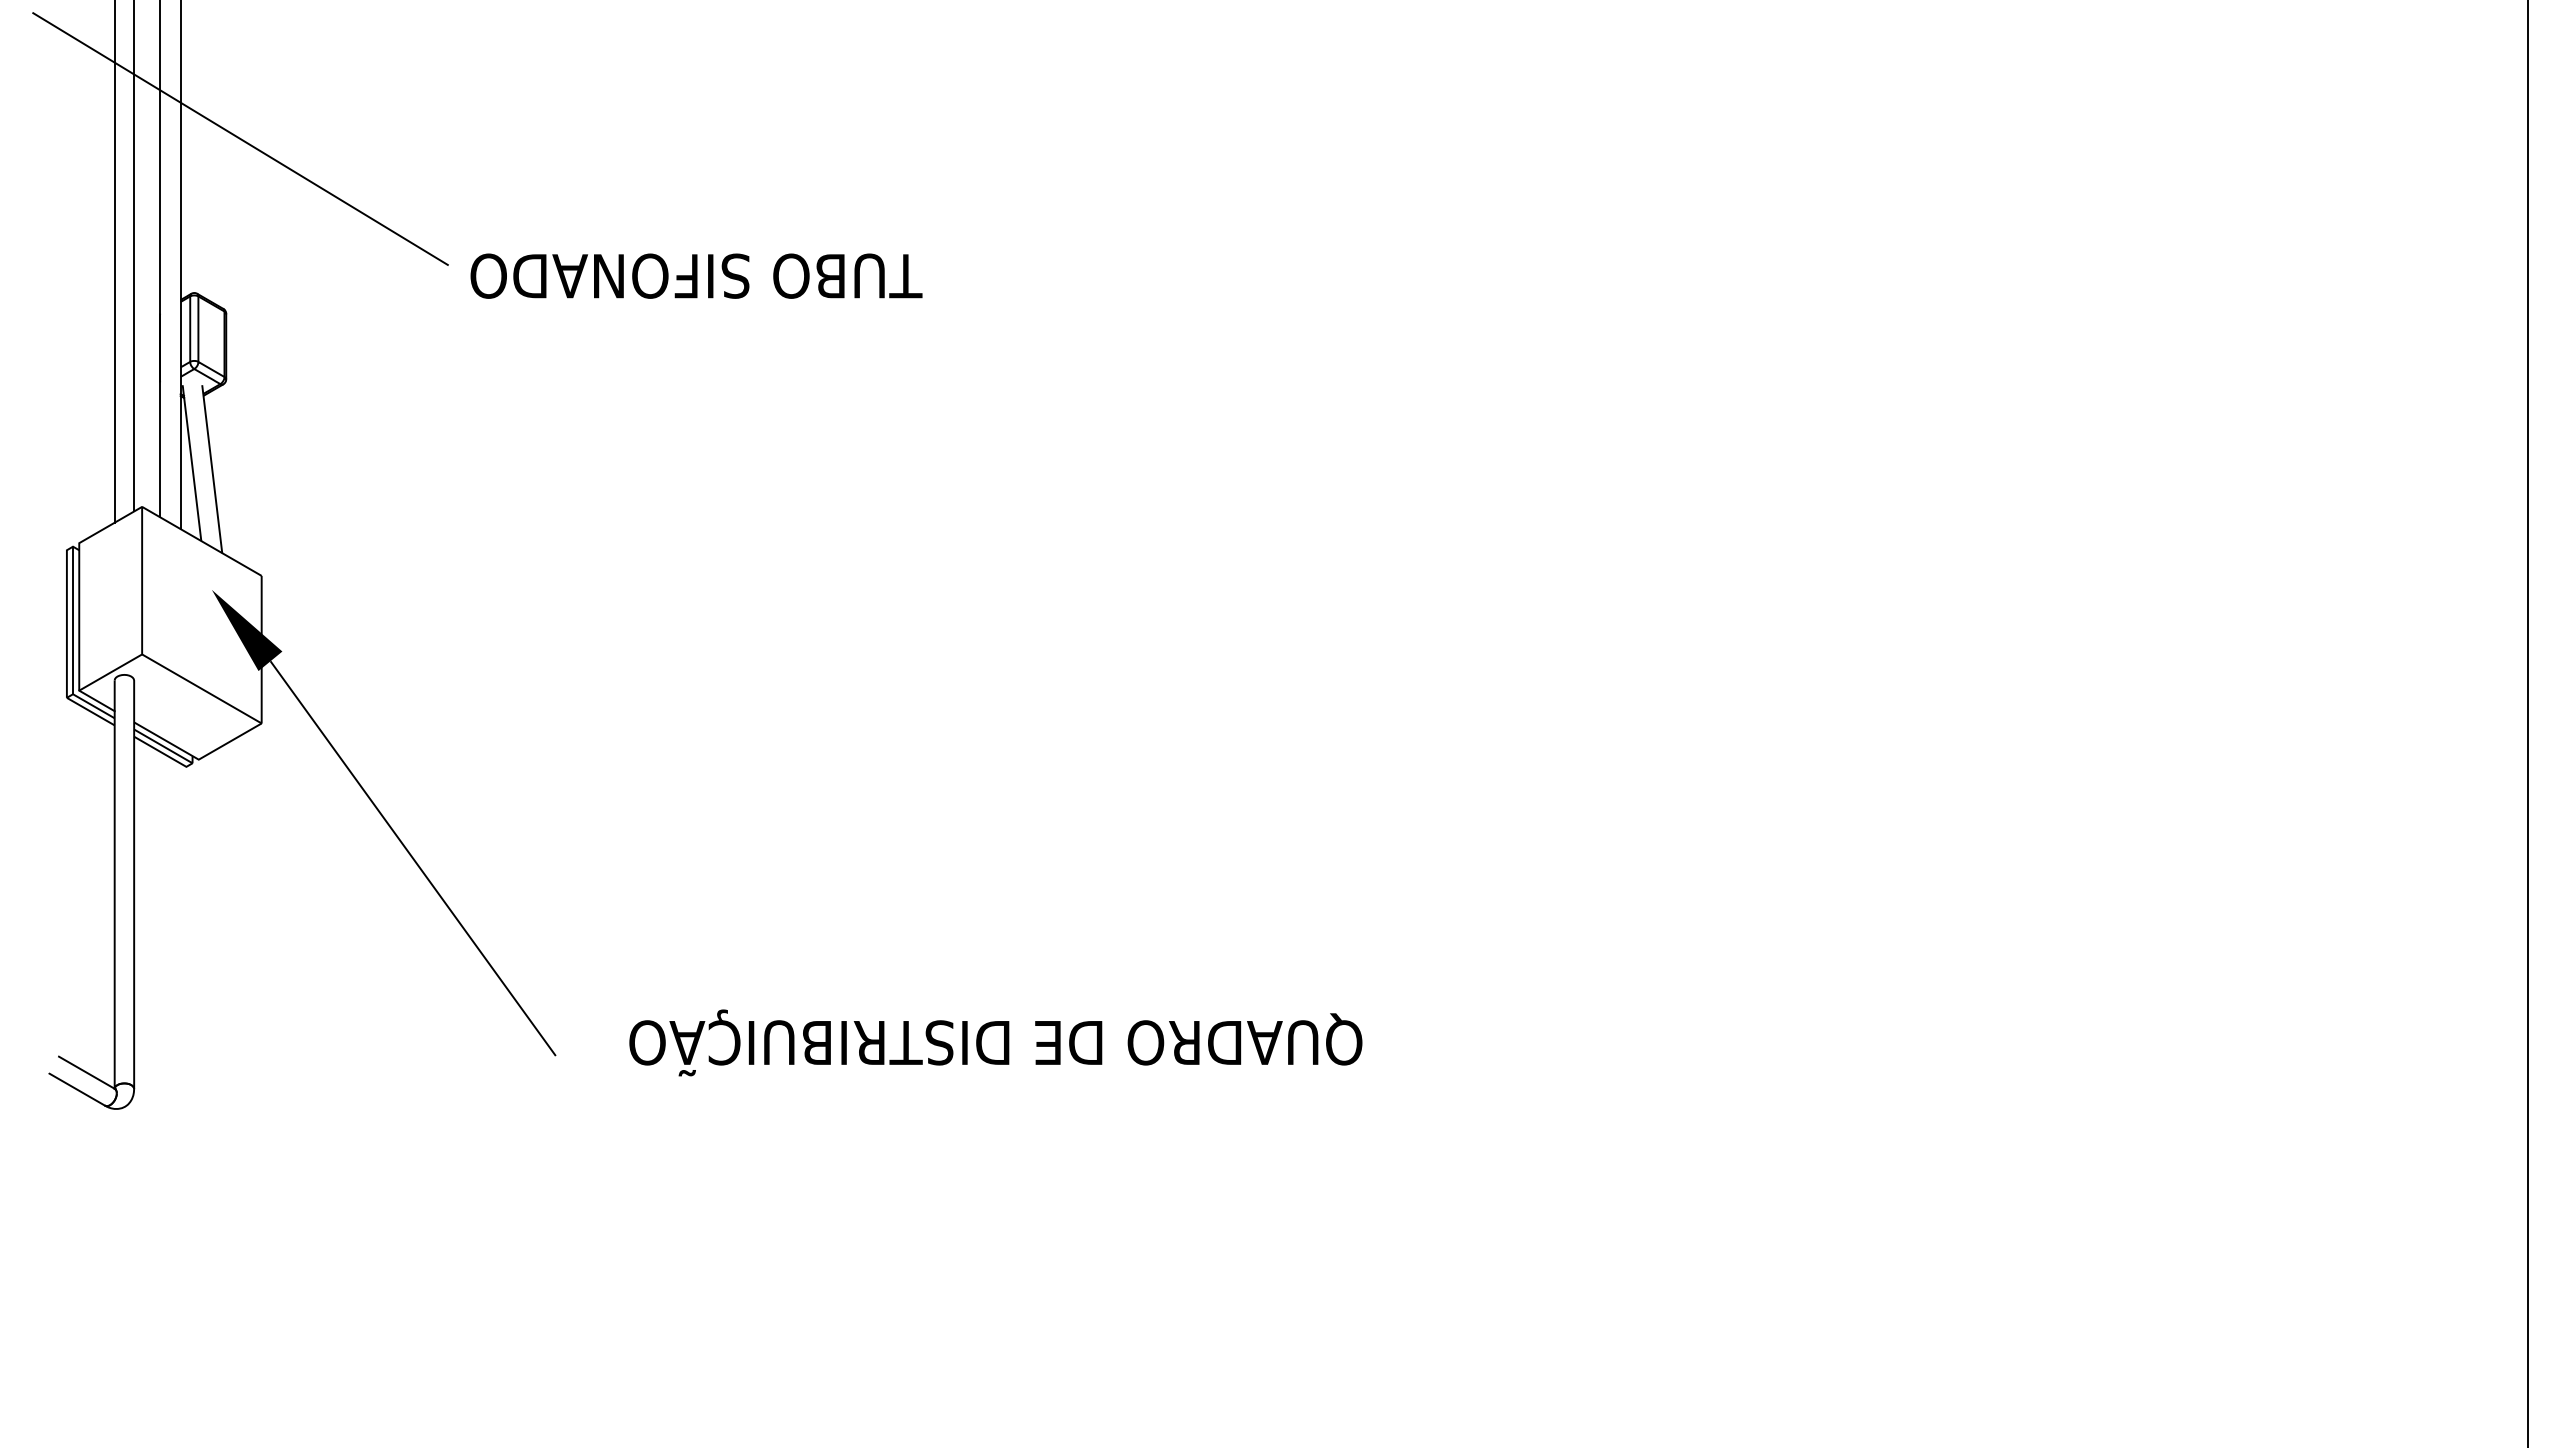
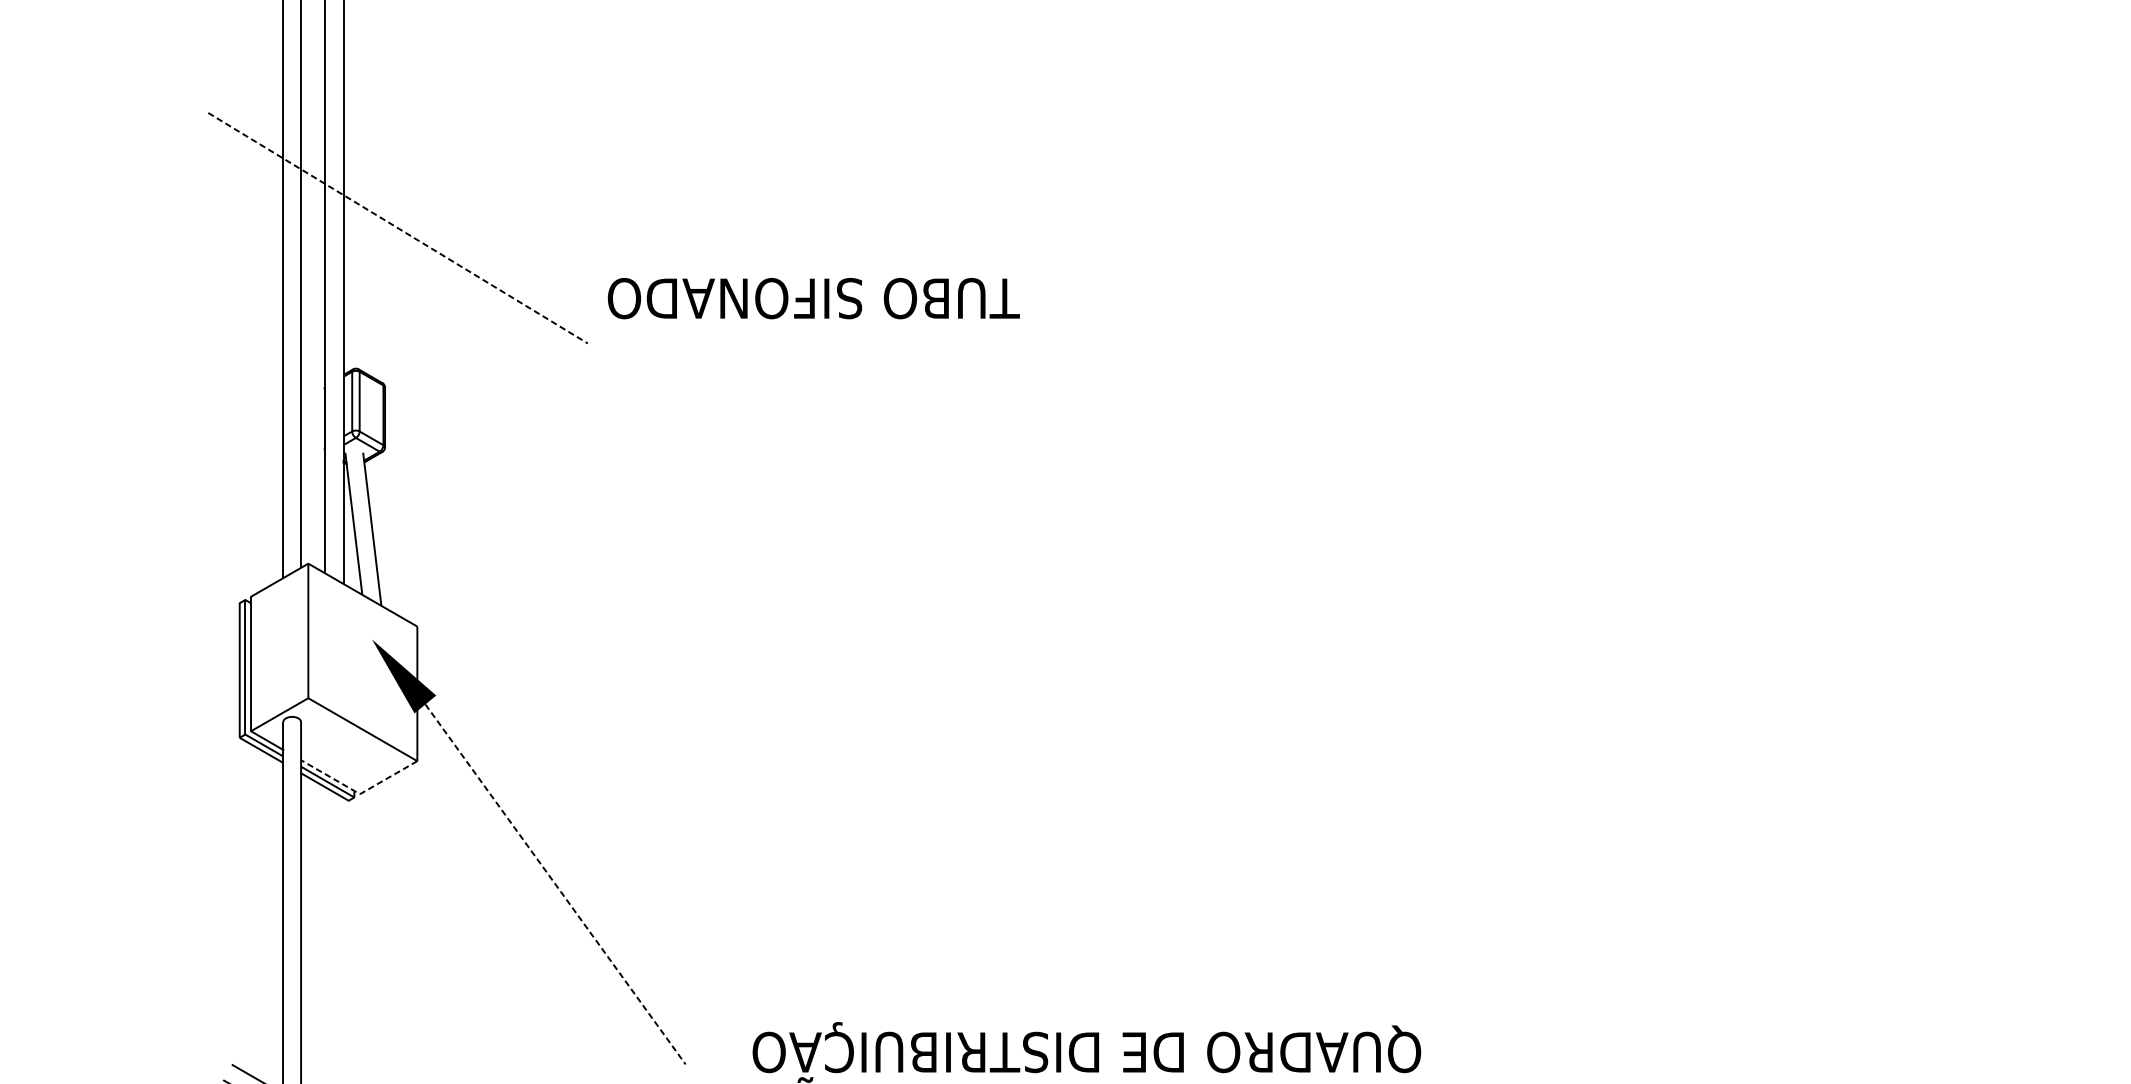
line: (240, 139) -> (398, 228), solid -> dashed
text: (696, 275) -> (813, 297), moved
line: (197, 759) -> (358, 794), solid -> dashed
line: (413, 858) -> (555, 884), solid -> dashed

